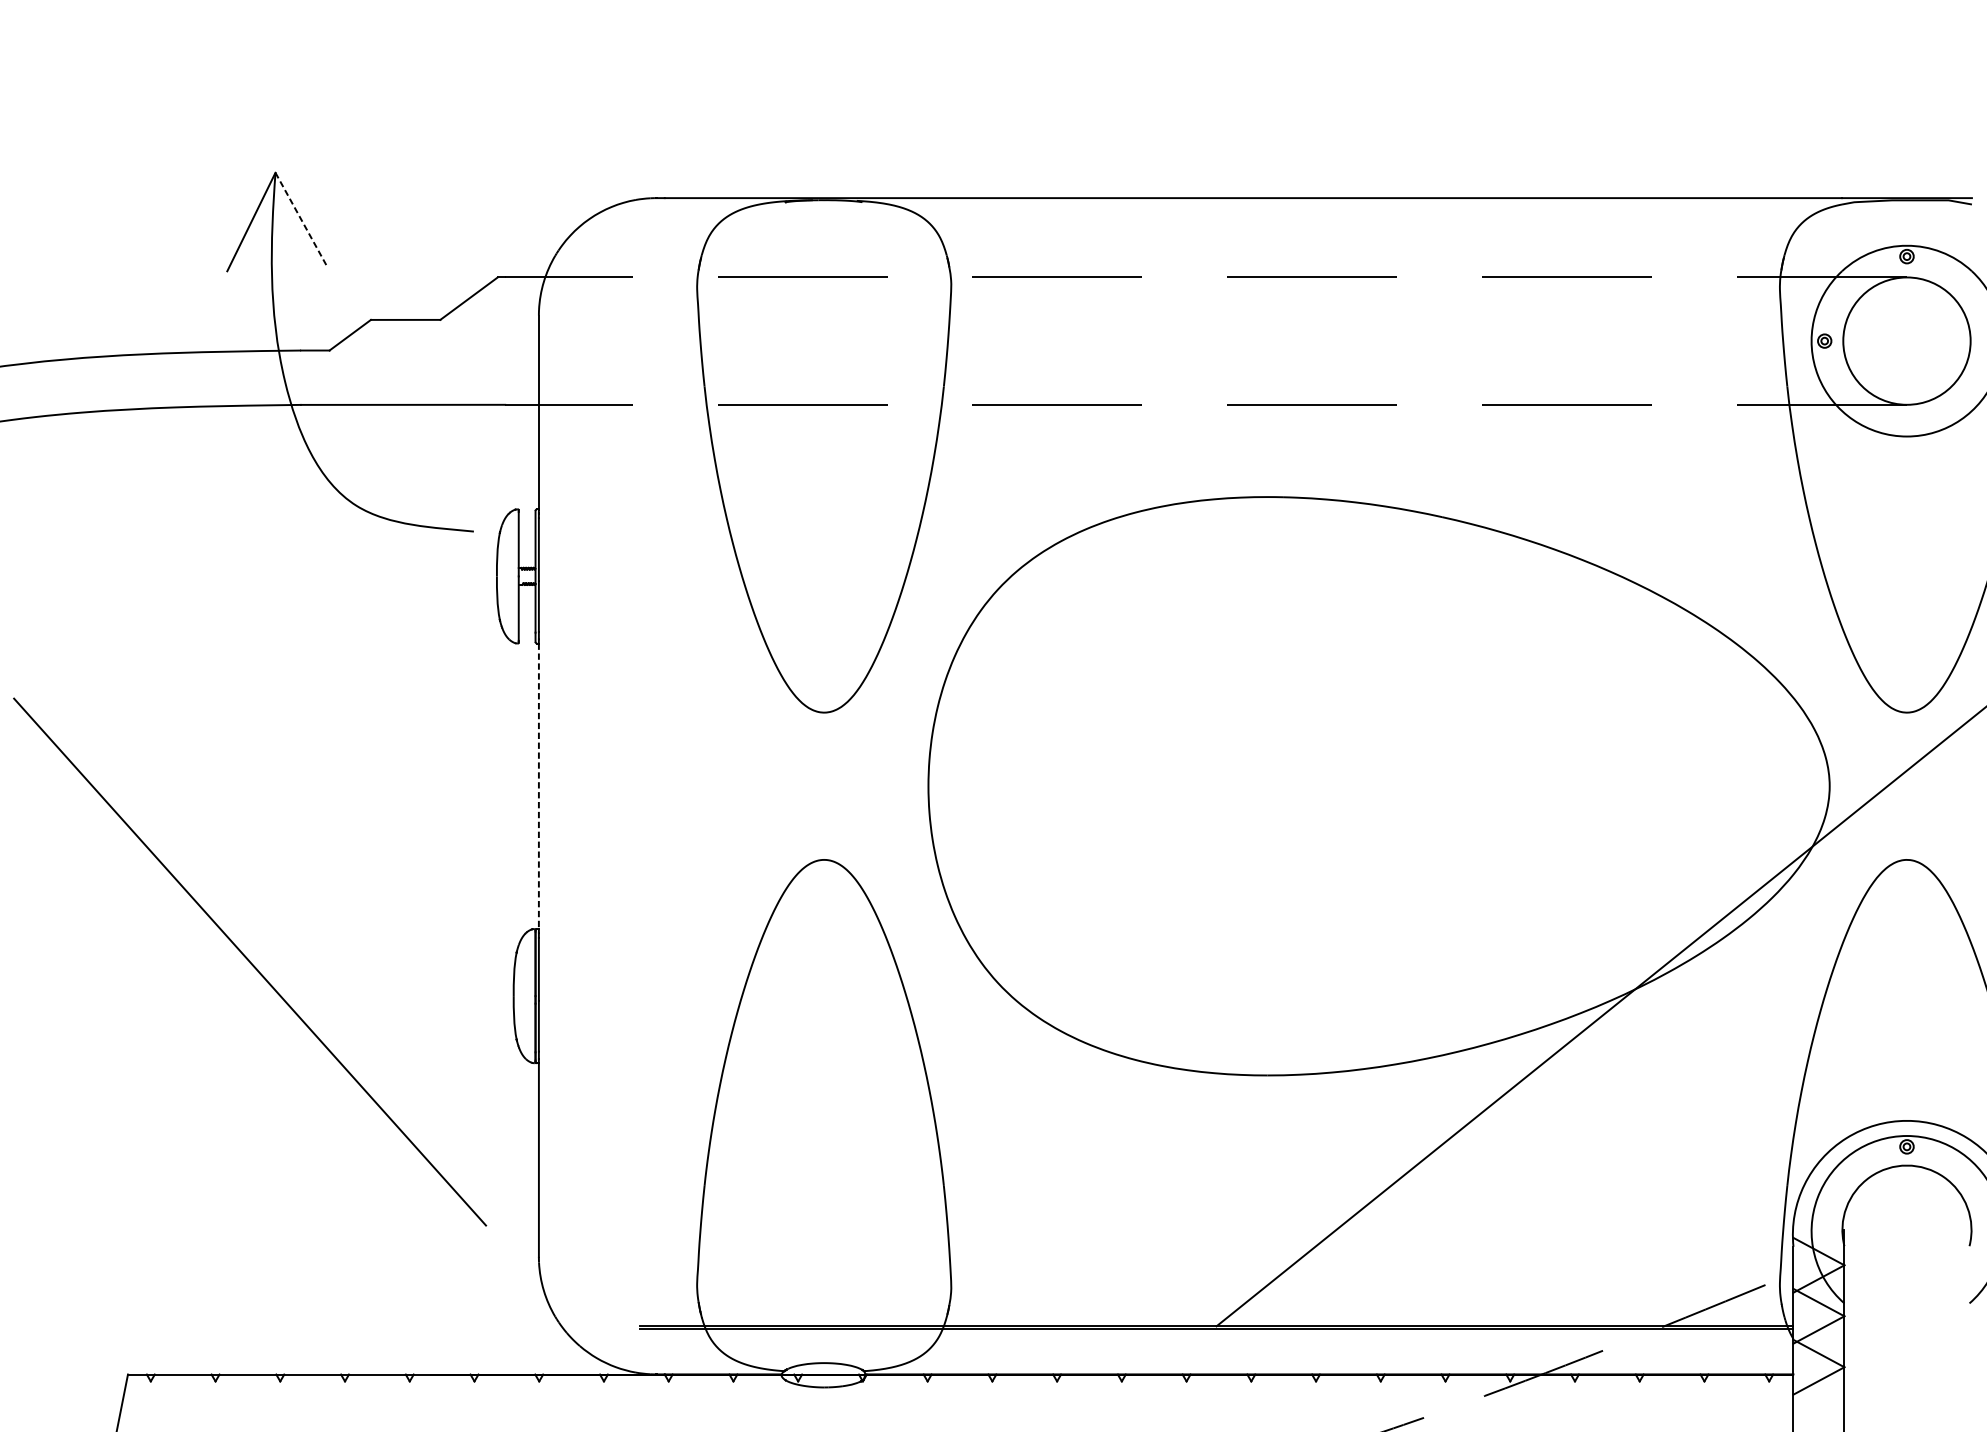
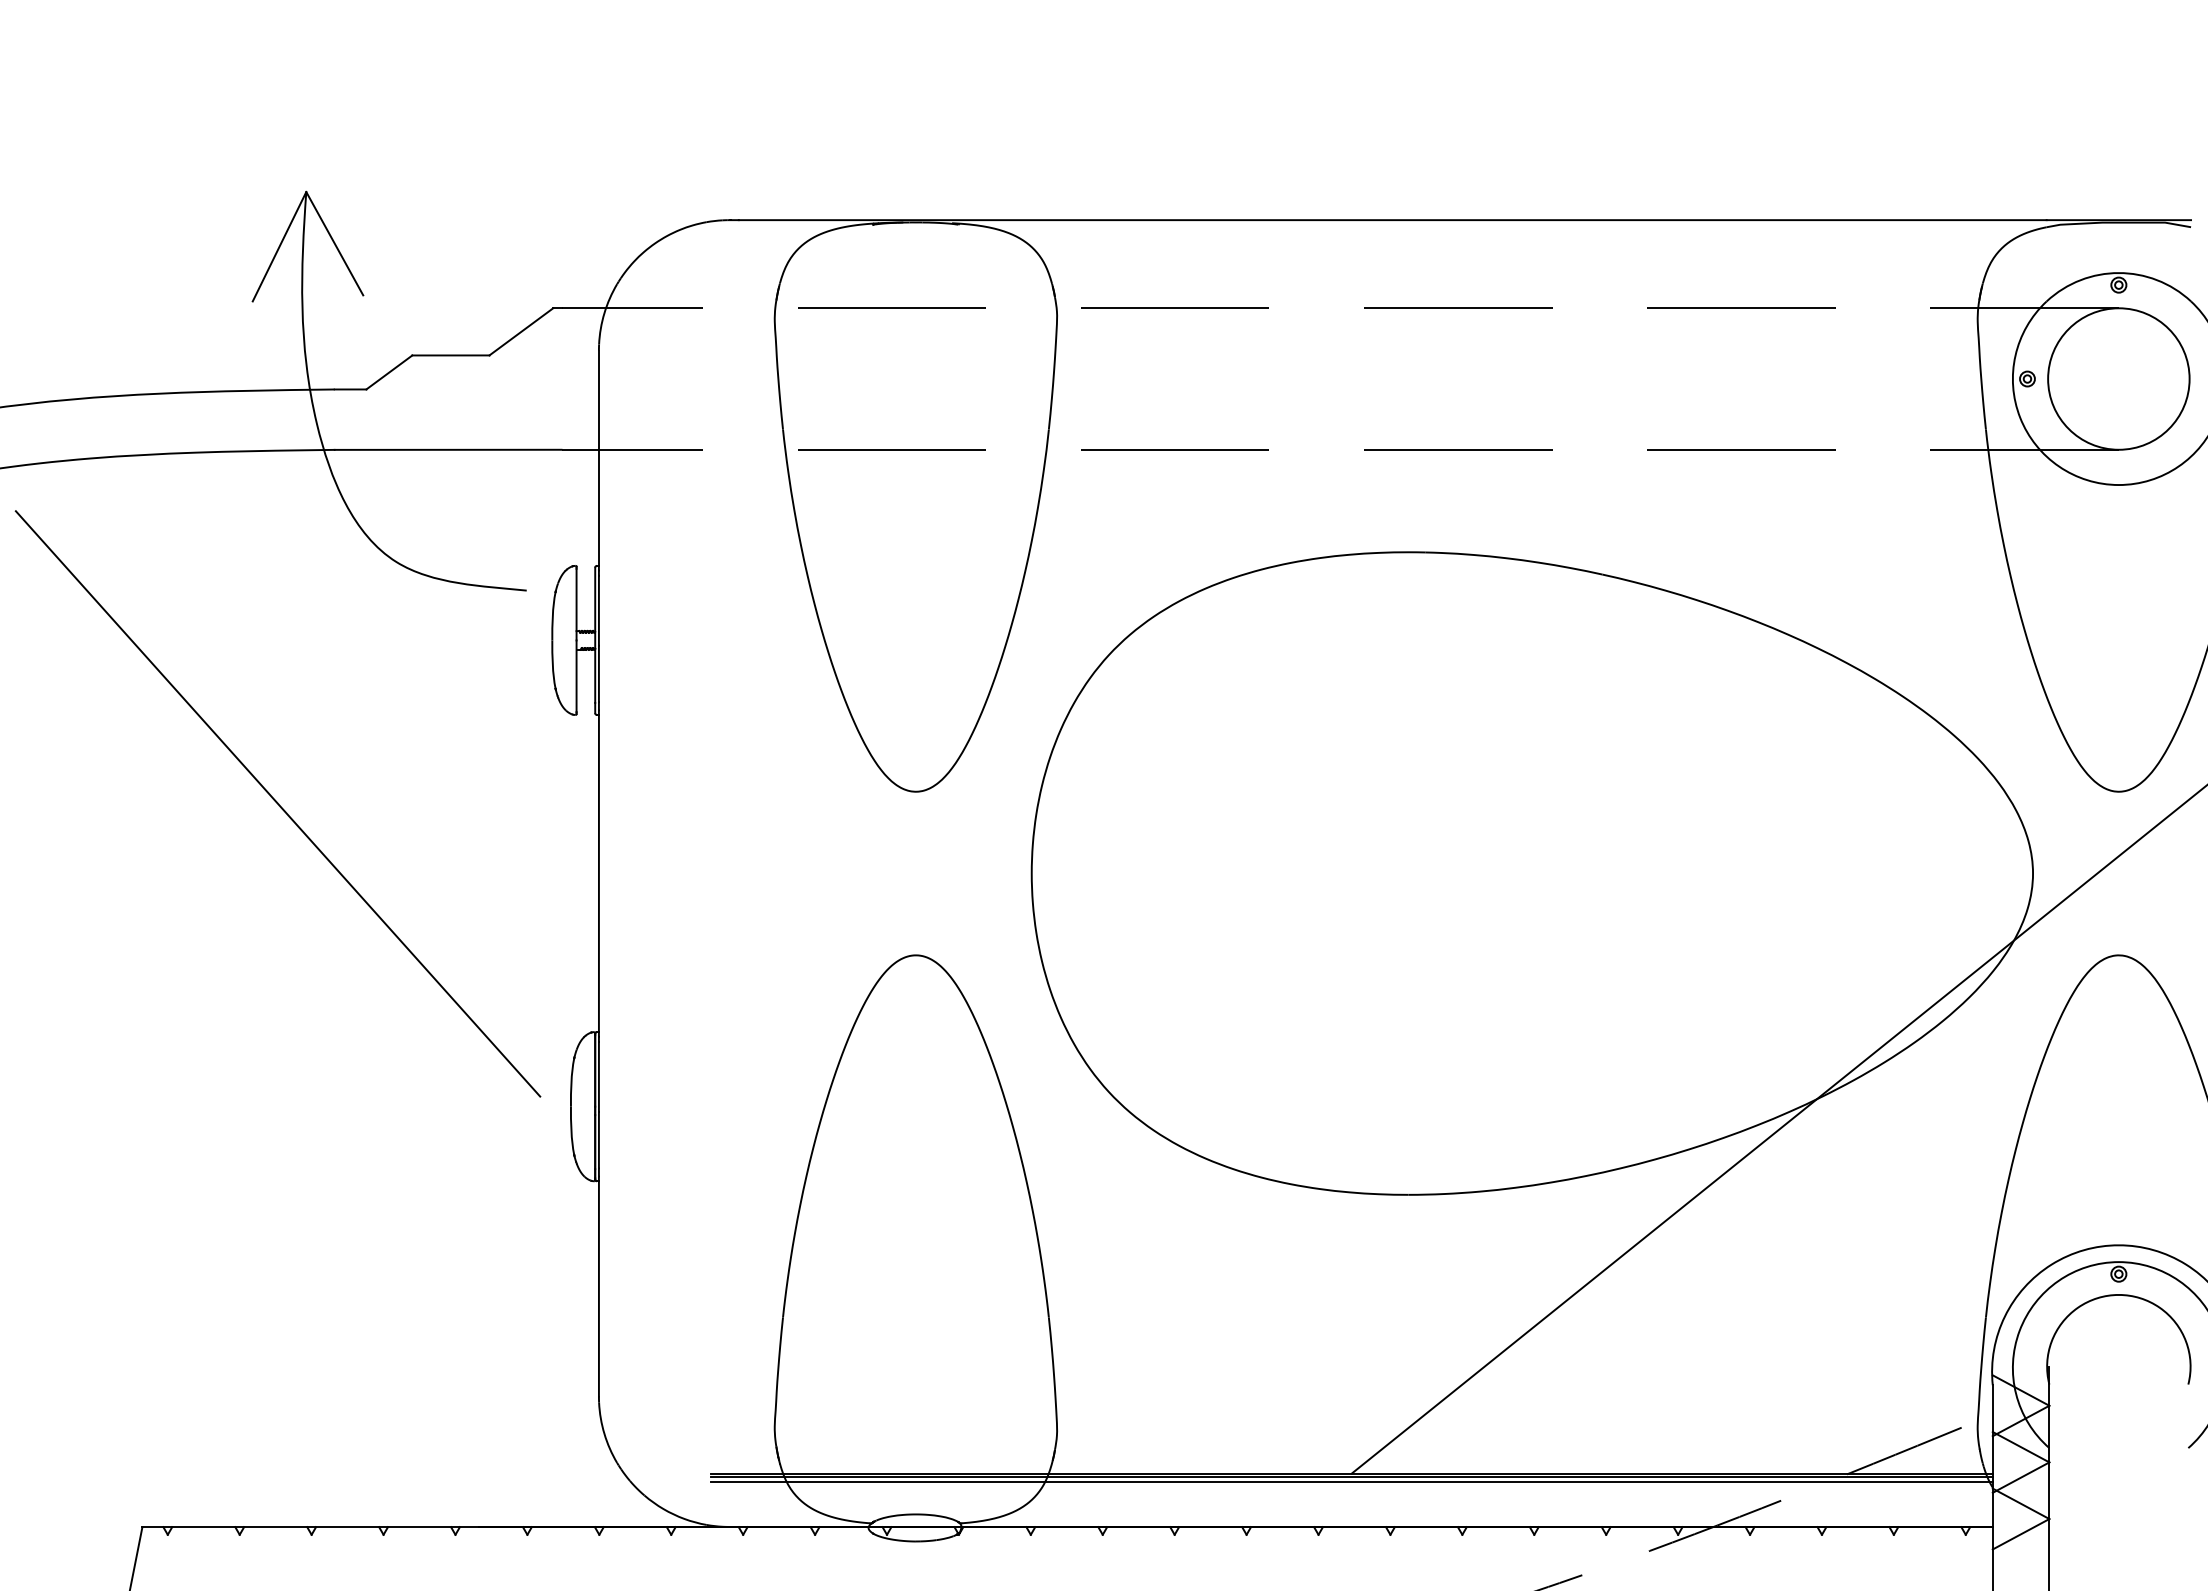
line: (300, 219) -> (334, 243), dashed -> solid
line: (538, 786) -> (598, 873), dashed -> solid
line: (249, 961) -> (277, 803), moved
line: (1216, 1334) -> (1351, 1482), added

